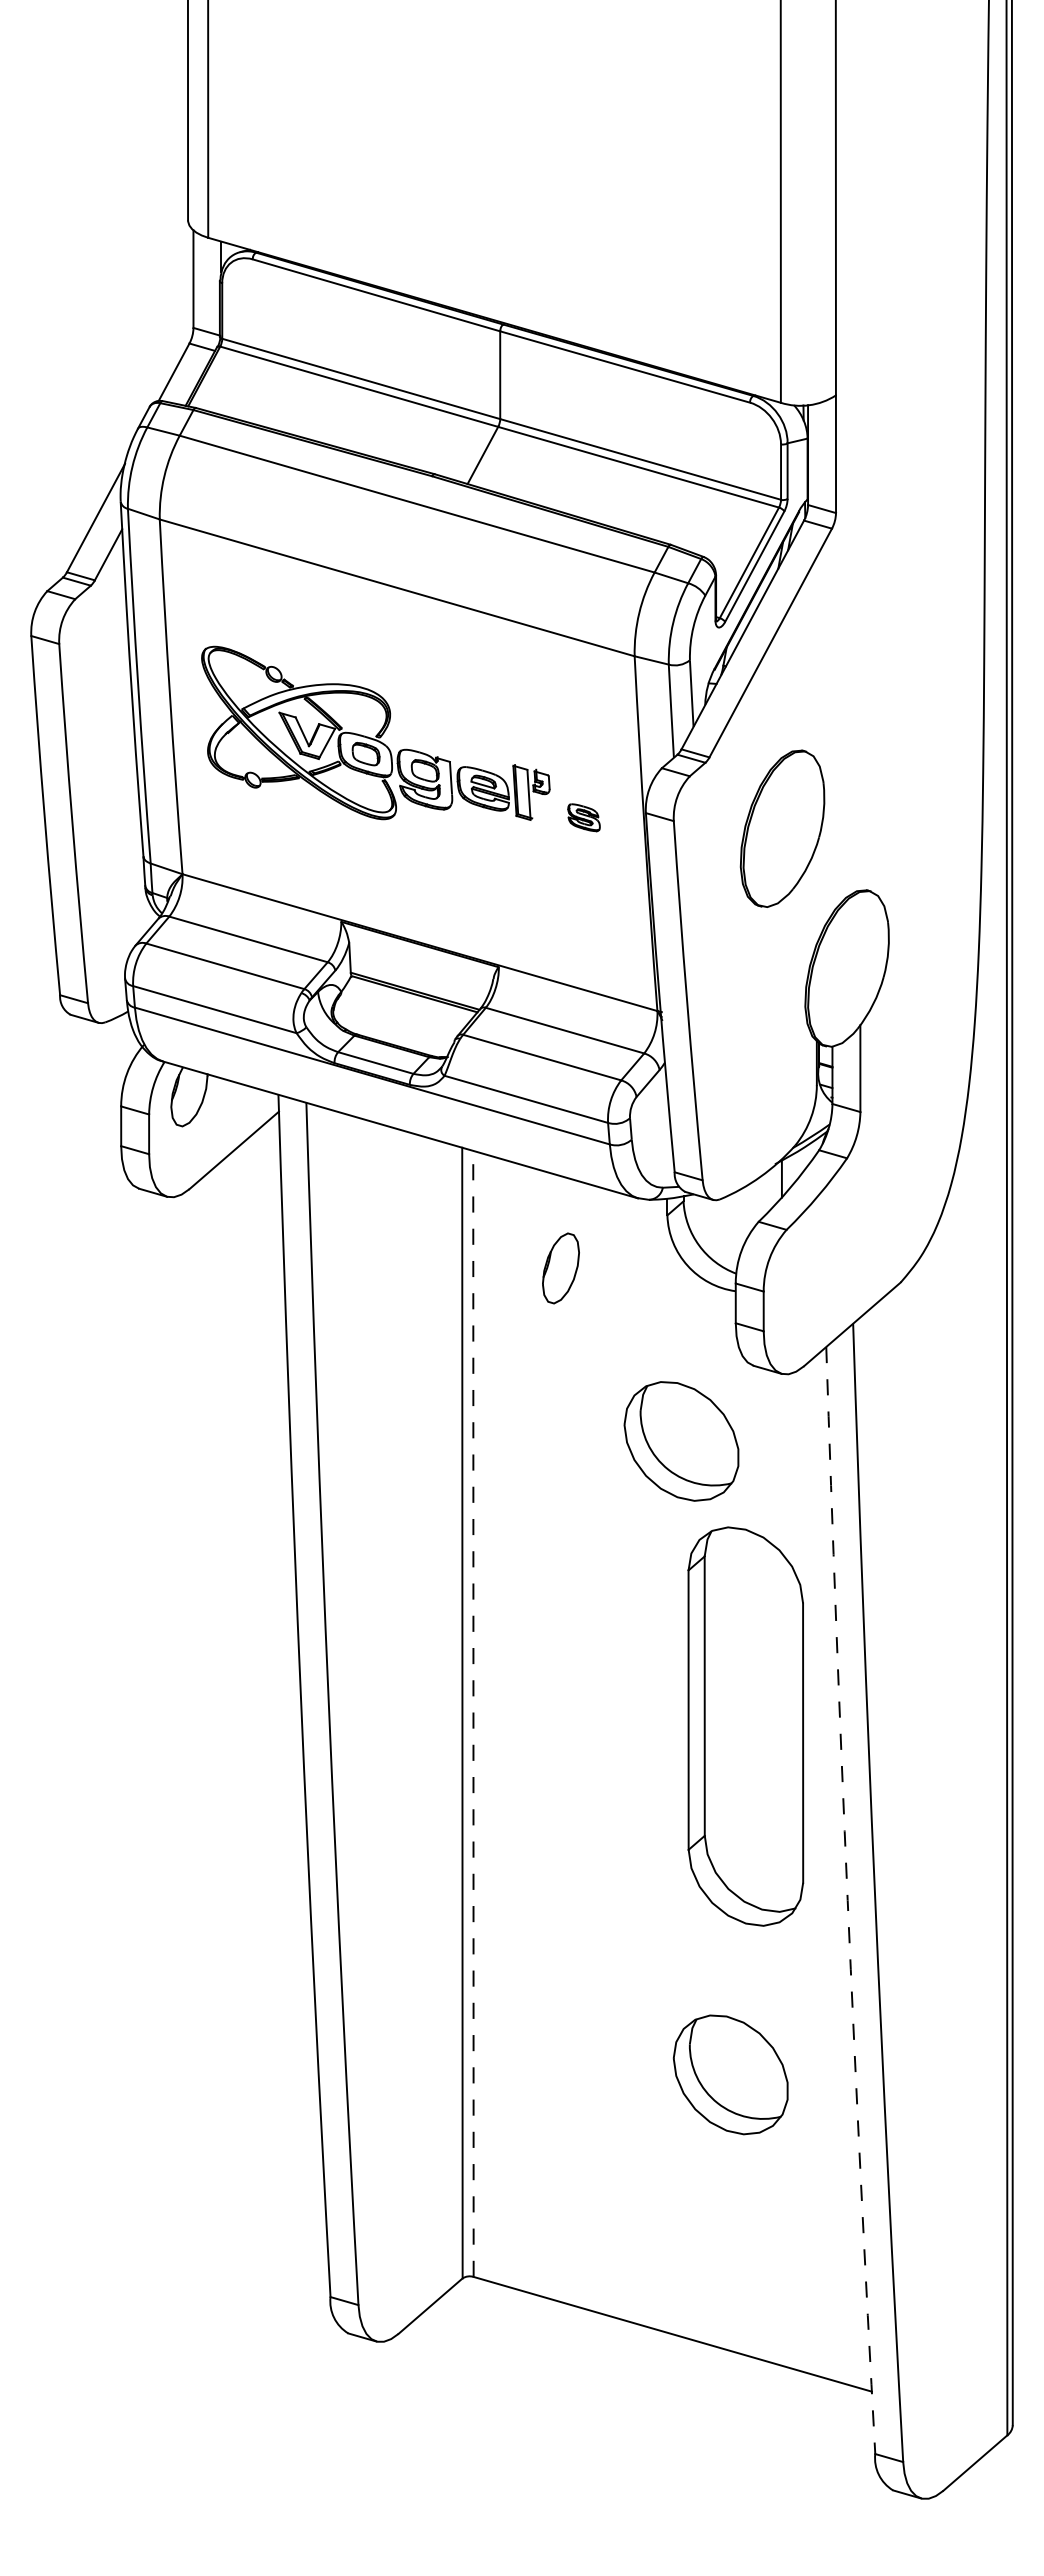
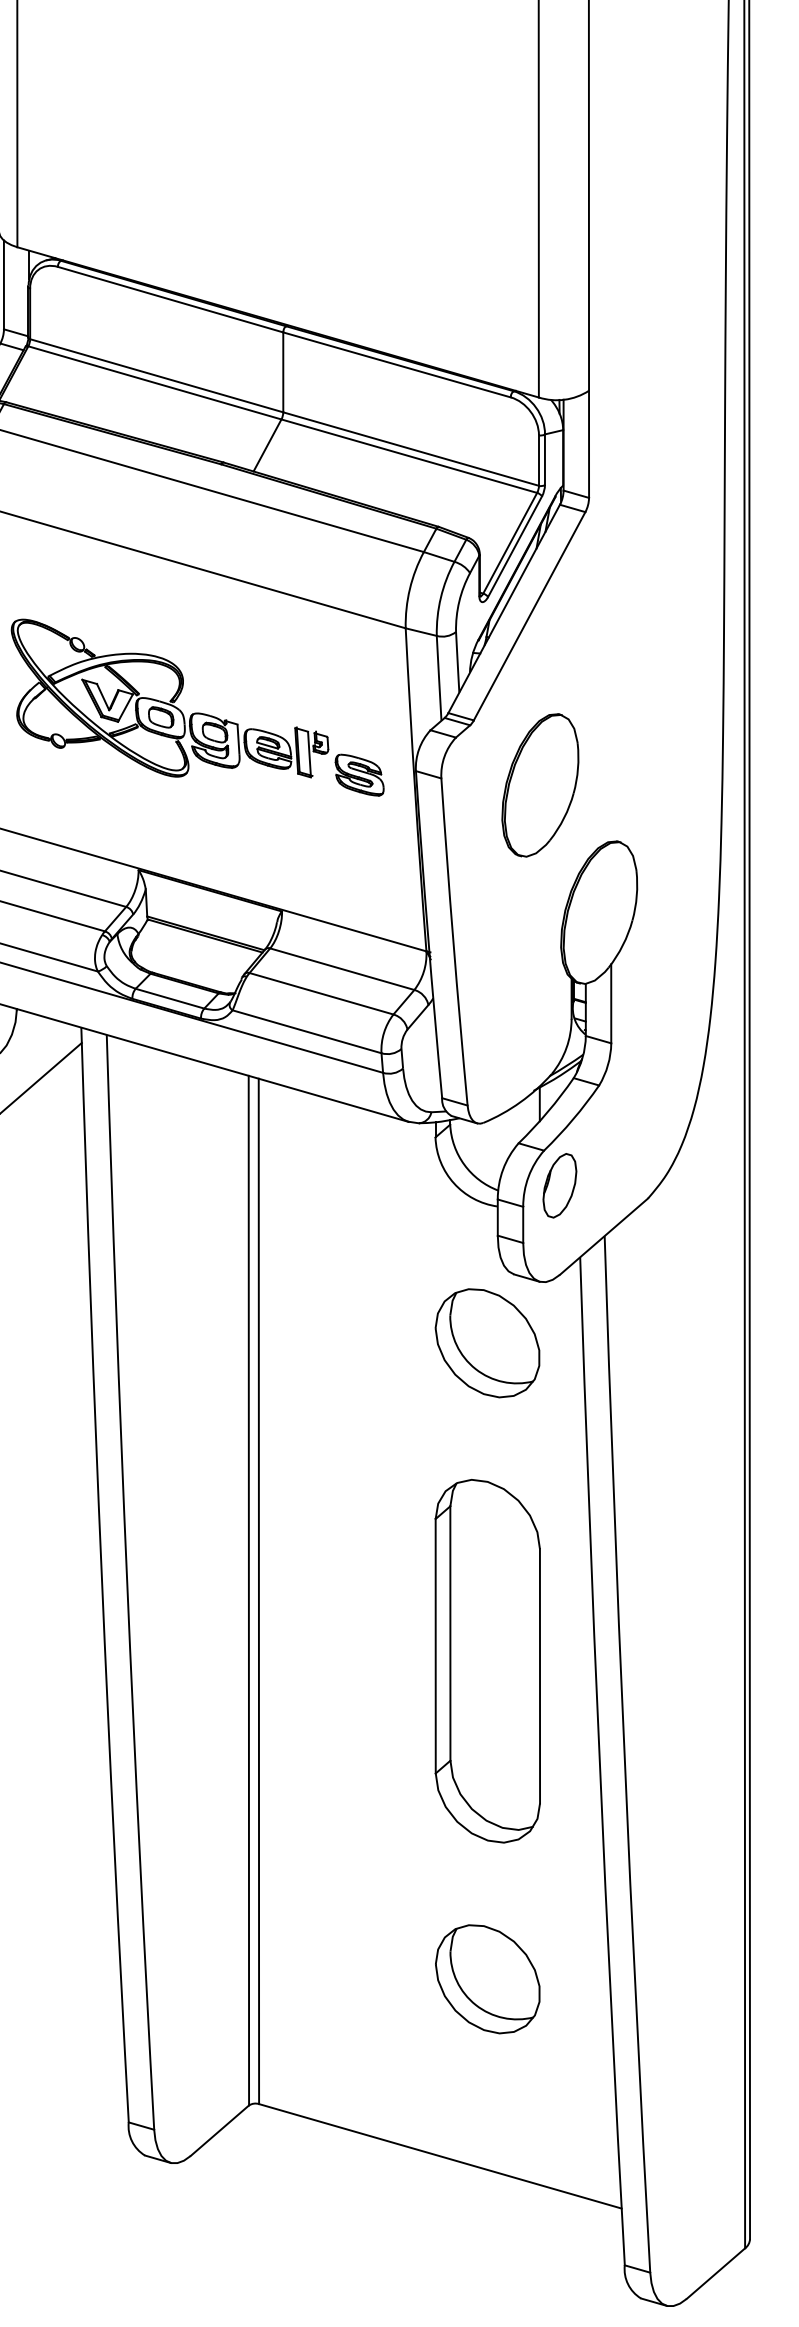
part: (583, 817) -> (359, 775), size x1.67
part: (560, 1268) -> (559, 1185), moved
part: (681, 1441) -> (487, 1343), moved
line: (473, 1713) -> (258, 1591), dashed -> solid
part: (745, 1726) -> (487, 1661), moved
arc: (847, 1900) -> (599, 1761), dashed -> solid
part: (730, 2074) -> (487, 1978), moved

